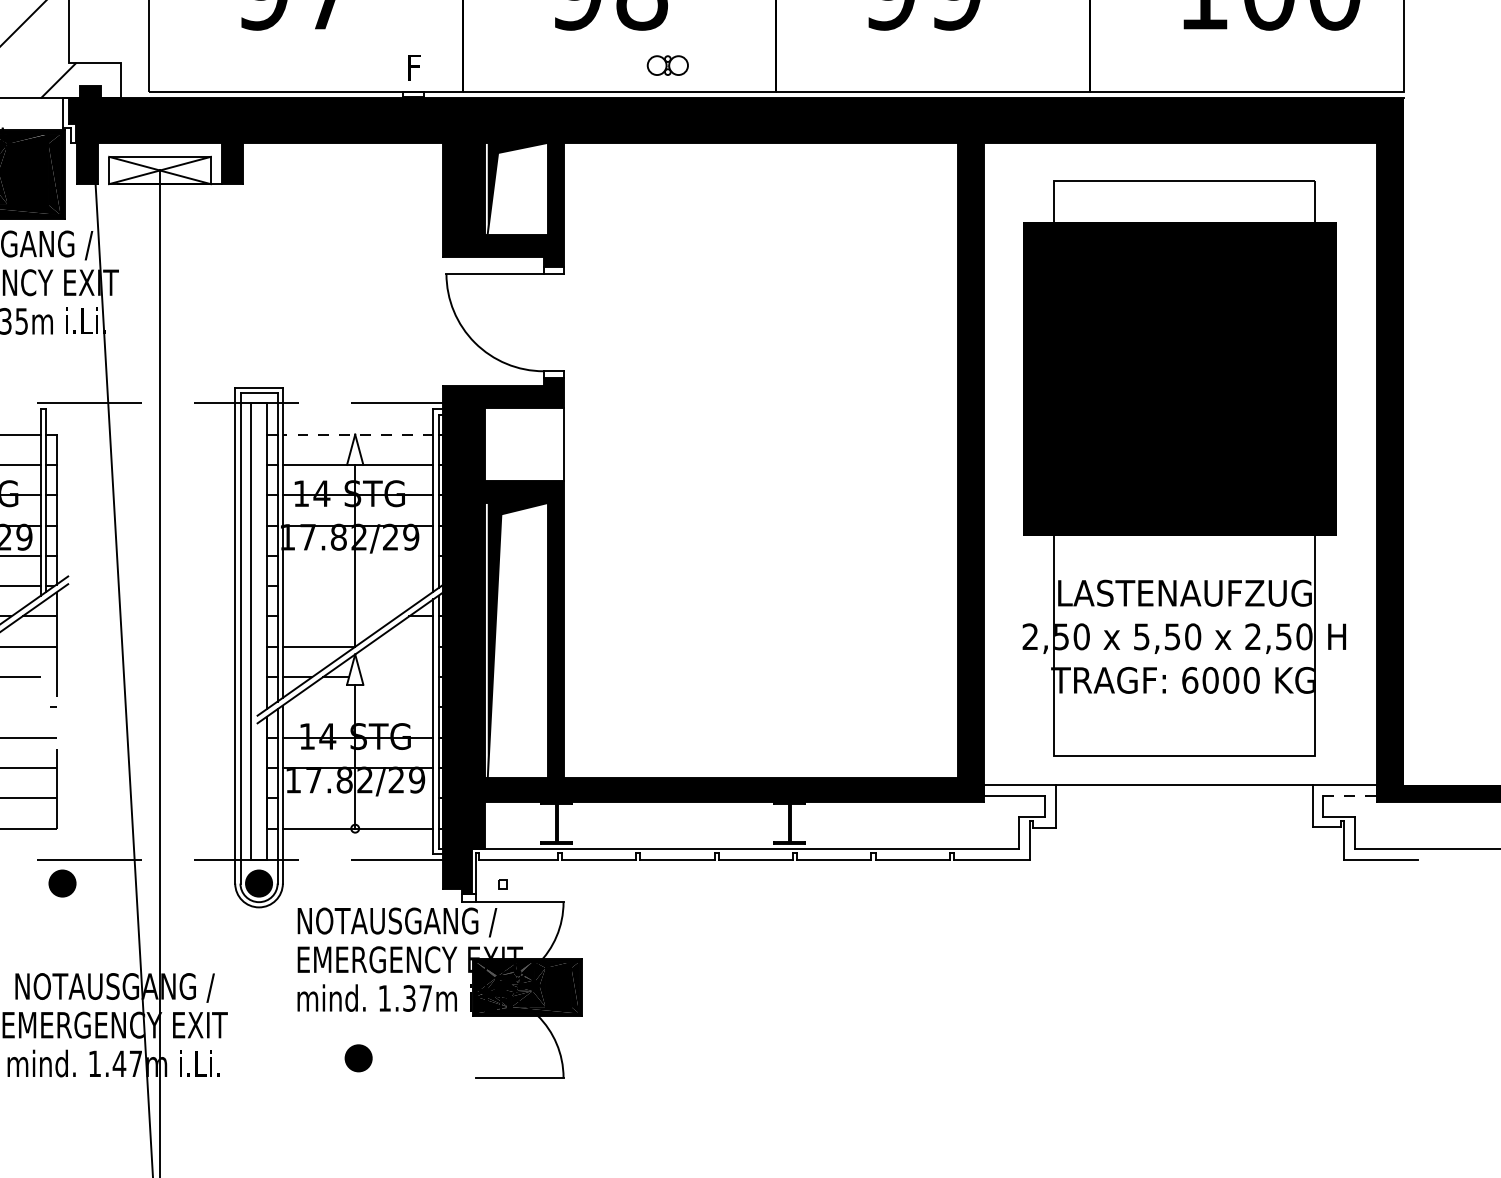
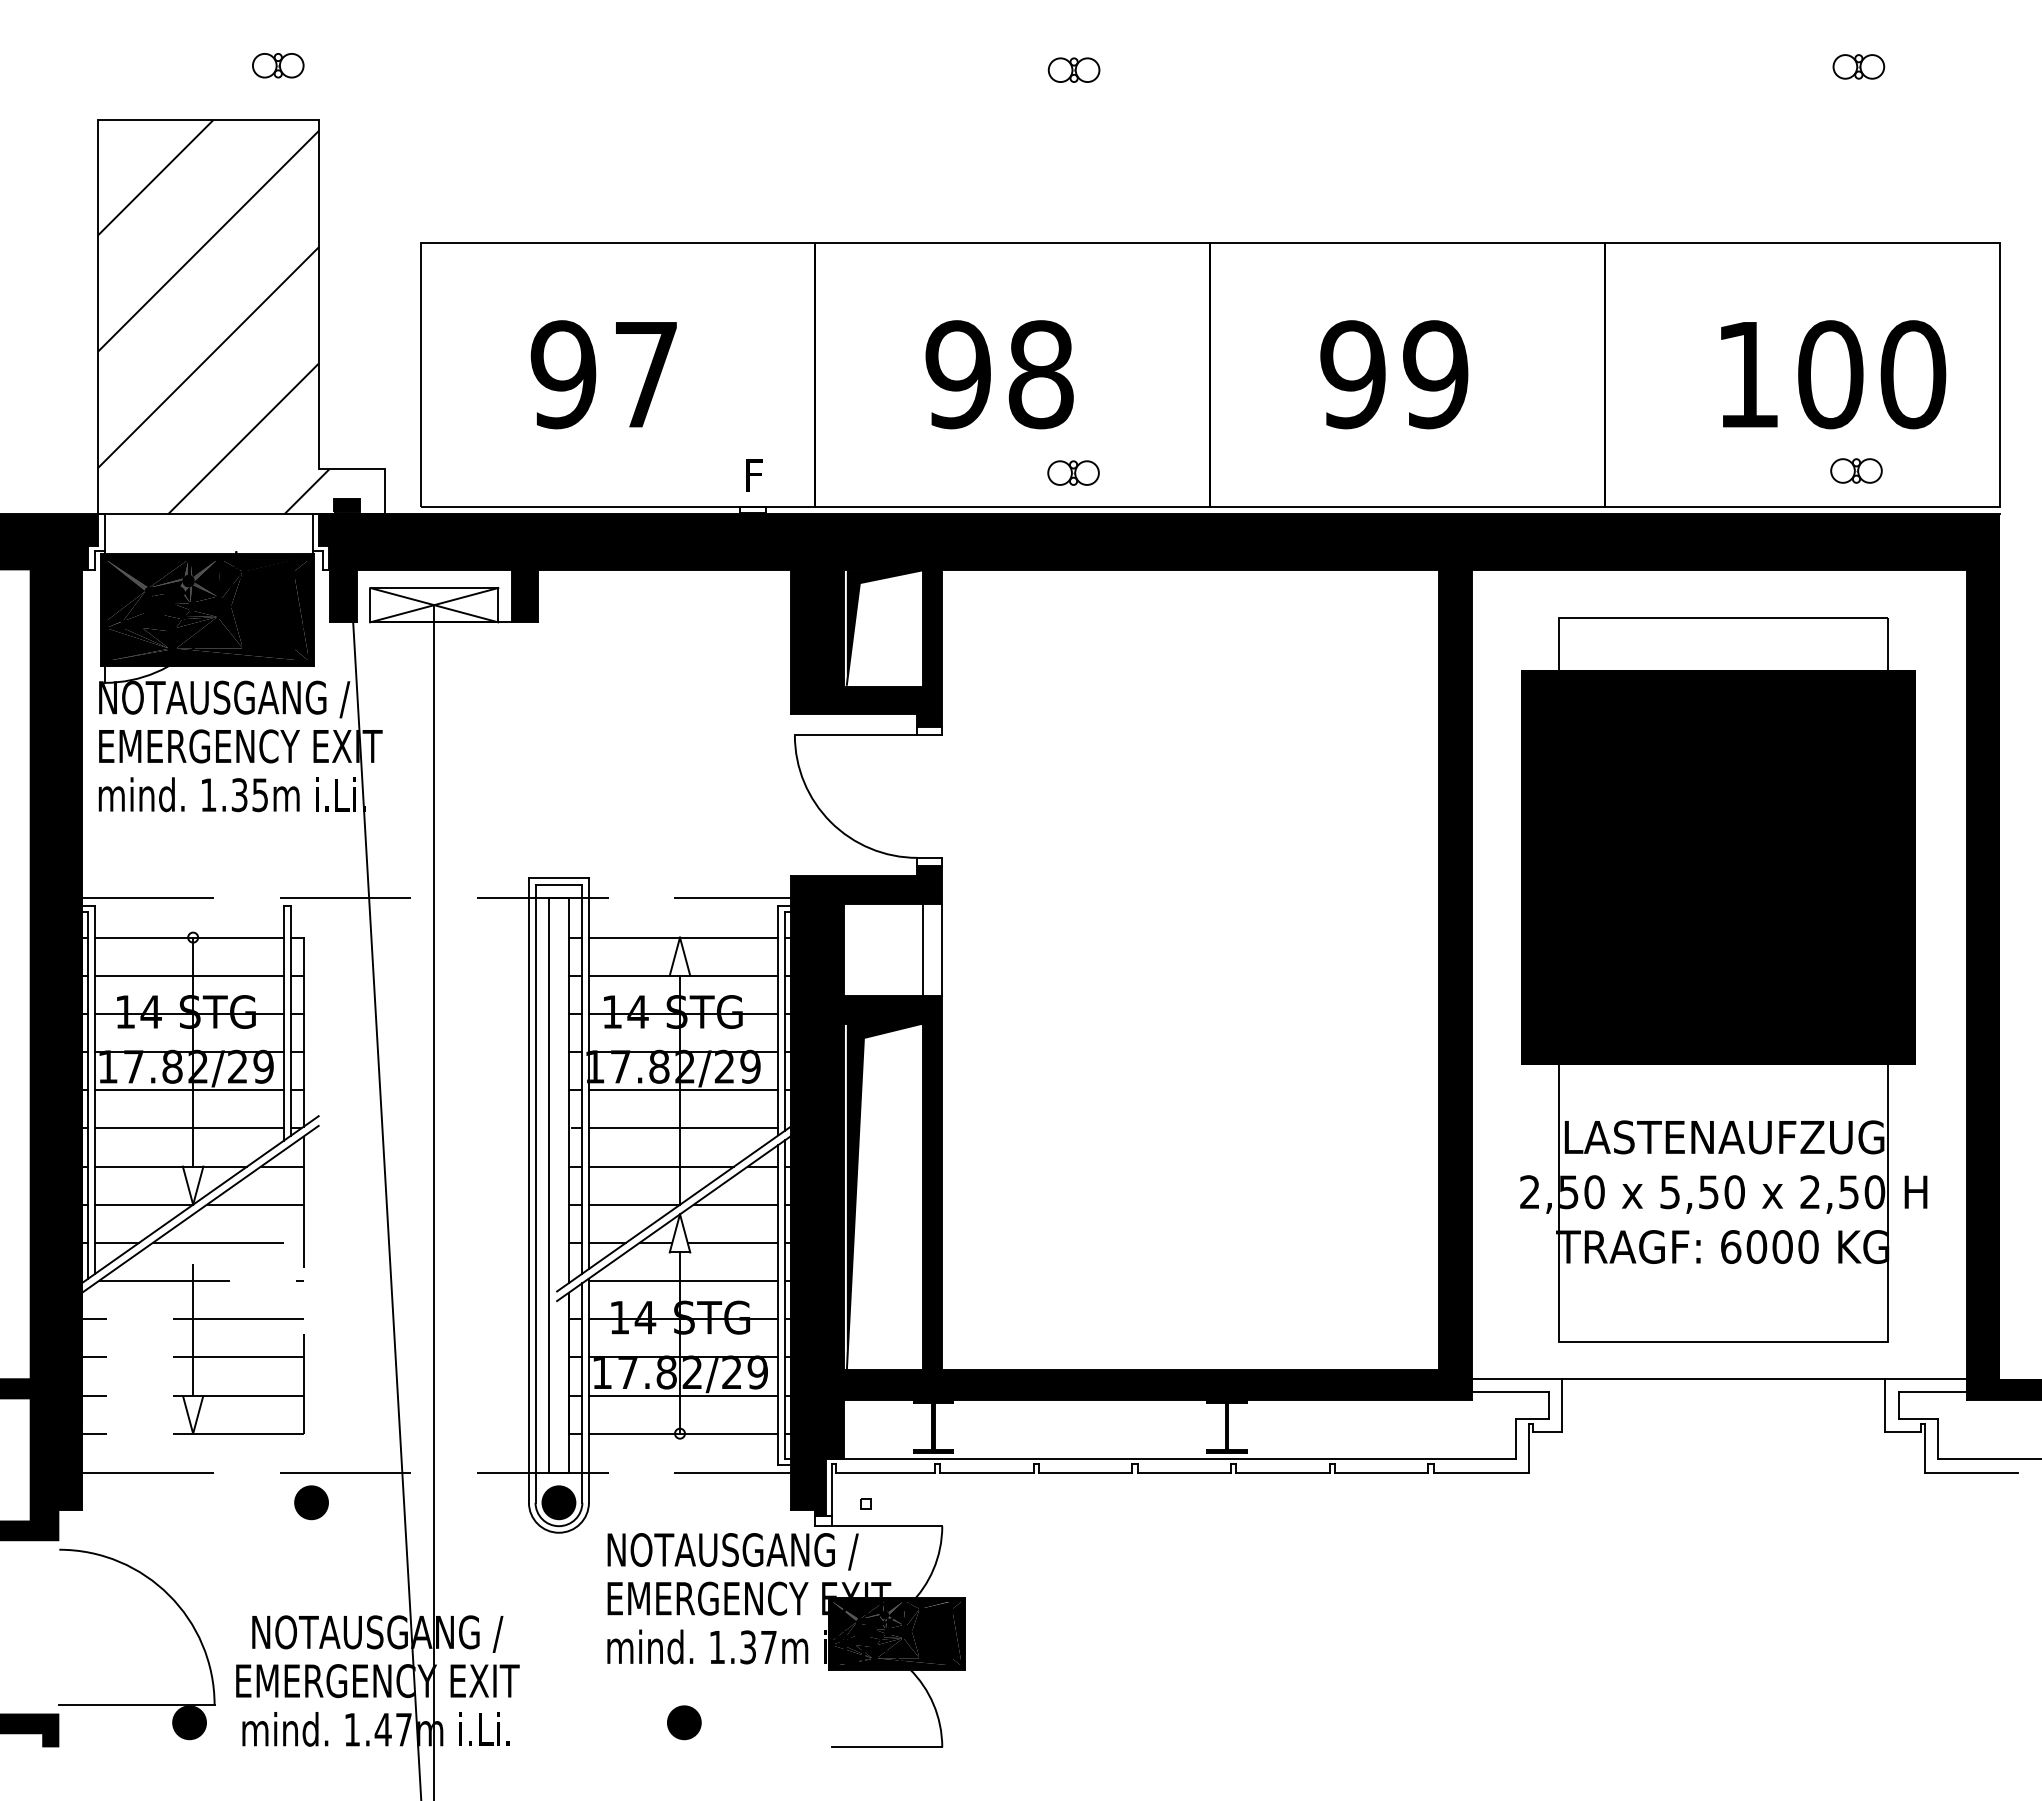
part: (1289, 63) -> (1856, 470), added
line: (357, 434) -> (683, 937), dashed -> solid
line: (547, 444) -> (922, 949), added
line: (357, 556) -> (683, 1090), added
line: (357, 586) -> (683, 1128), added
line: (340, 616) -> (661, 1166), added
line: (399, 646) -> (735, 1204), added
line: (396, 676) -> (732, 1242), added
line: (357, 707) -> (683, 1281), added
line: (1350, 795) -> (1933, 1392), dashed -> solid
line: (357, 798) -> (683, 1395), added

